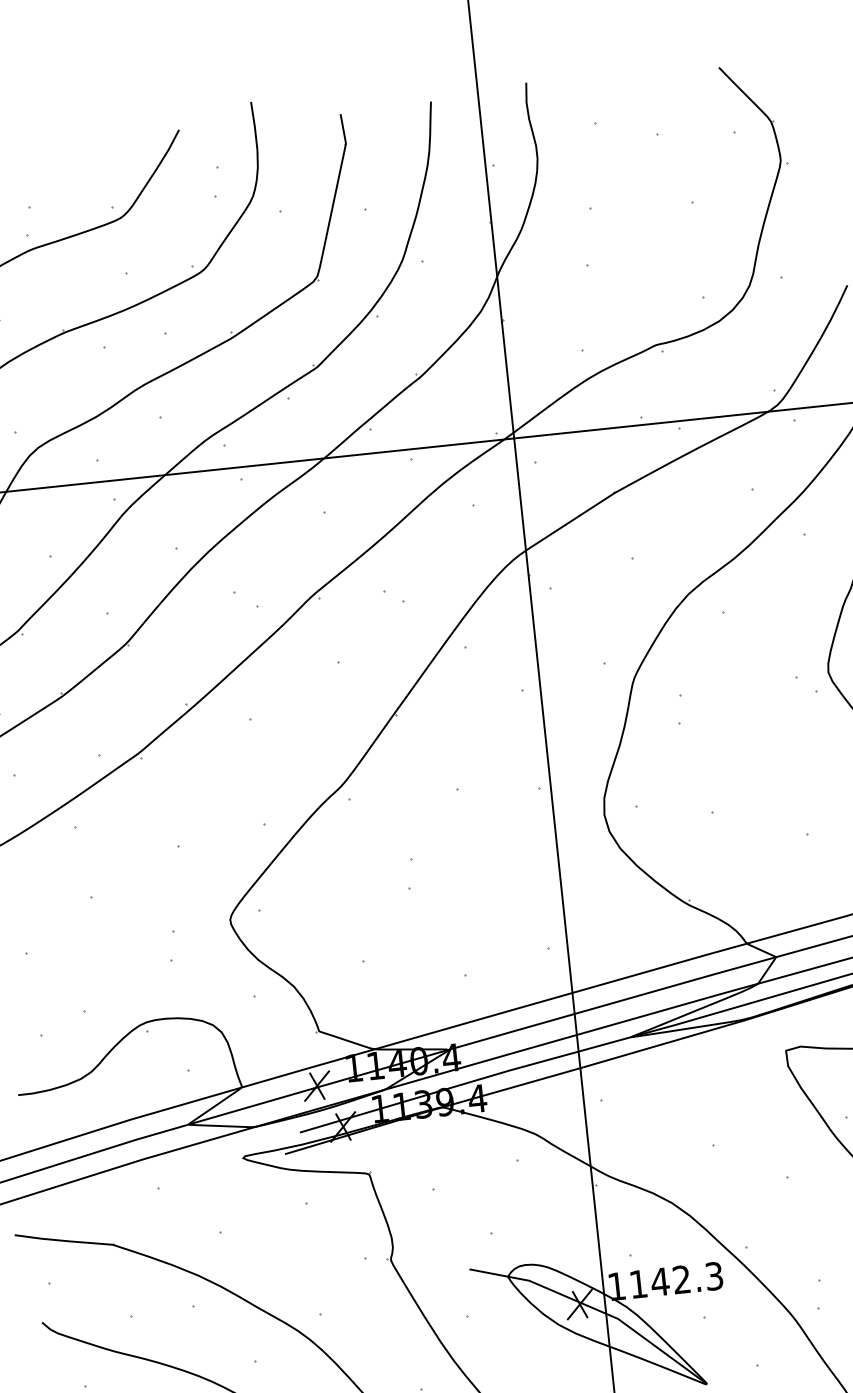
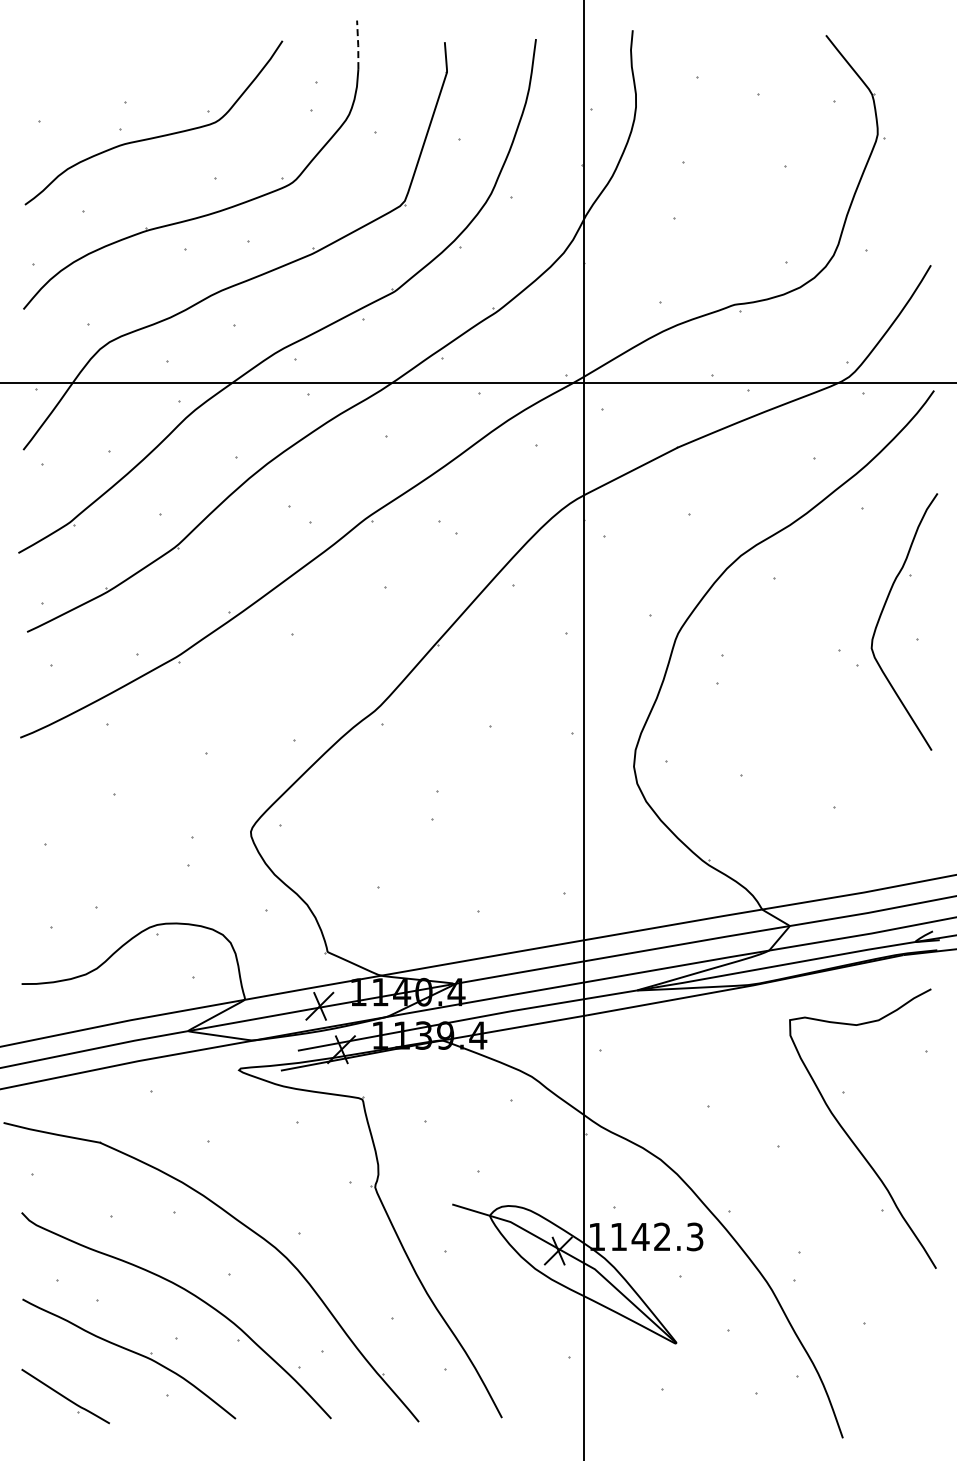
line: (254, 125) -> (358, 44), solid -> dashed

